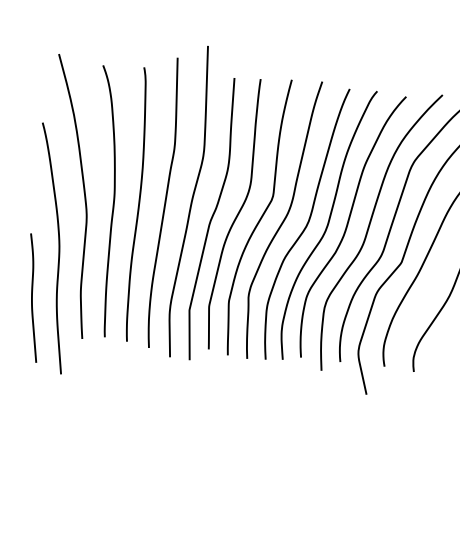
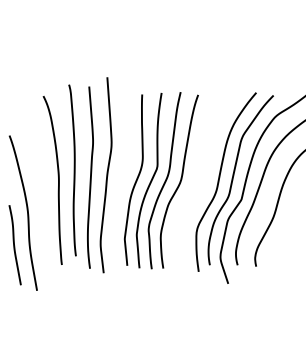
curve: (83, 197) -> (39, 179), removed
curve: (137, 204) -> (73, 170), moved
curve: (211, 218) -> (120, 184), removed
part: (342, 225) -> (202, 180), removed

